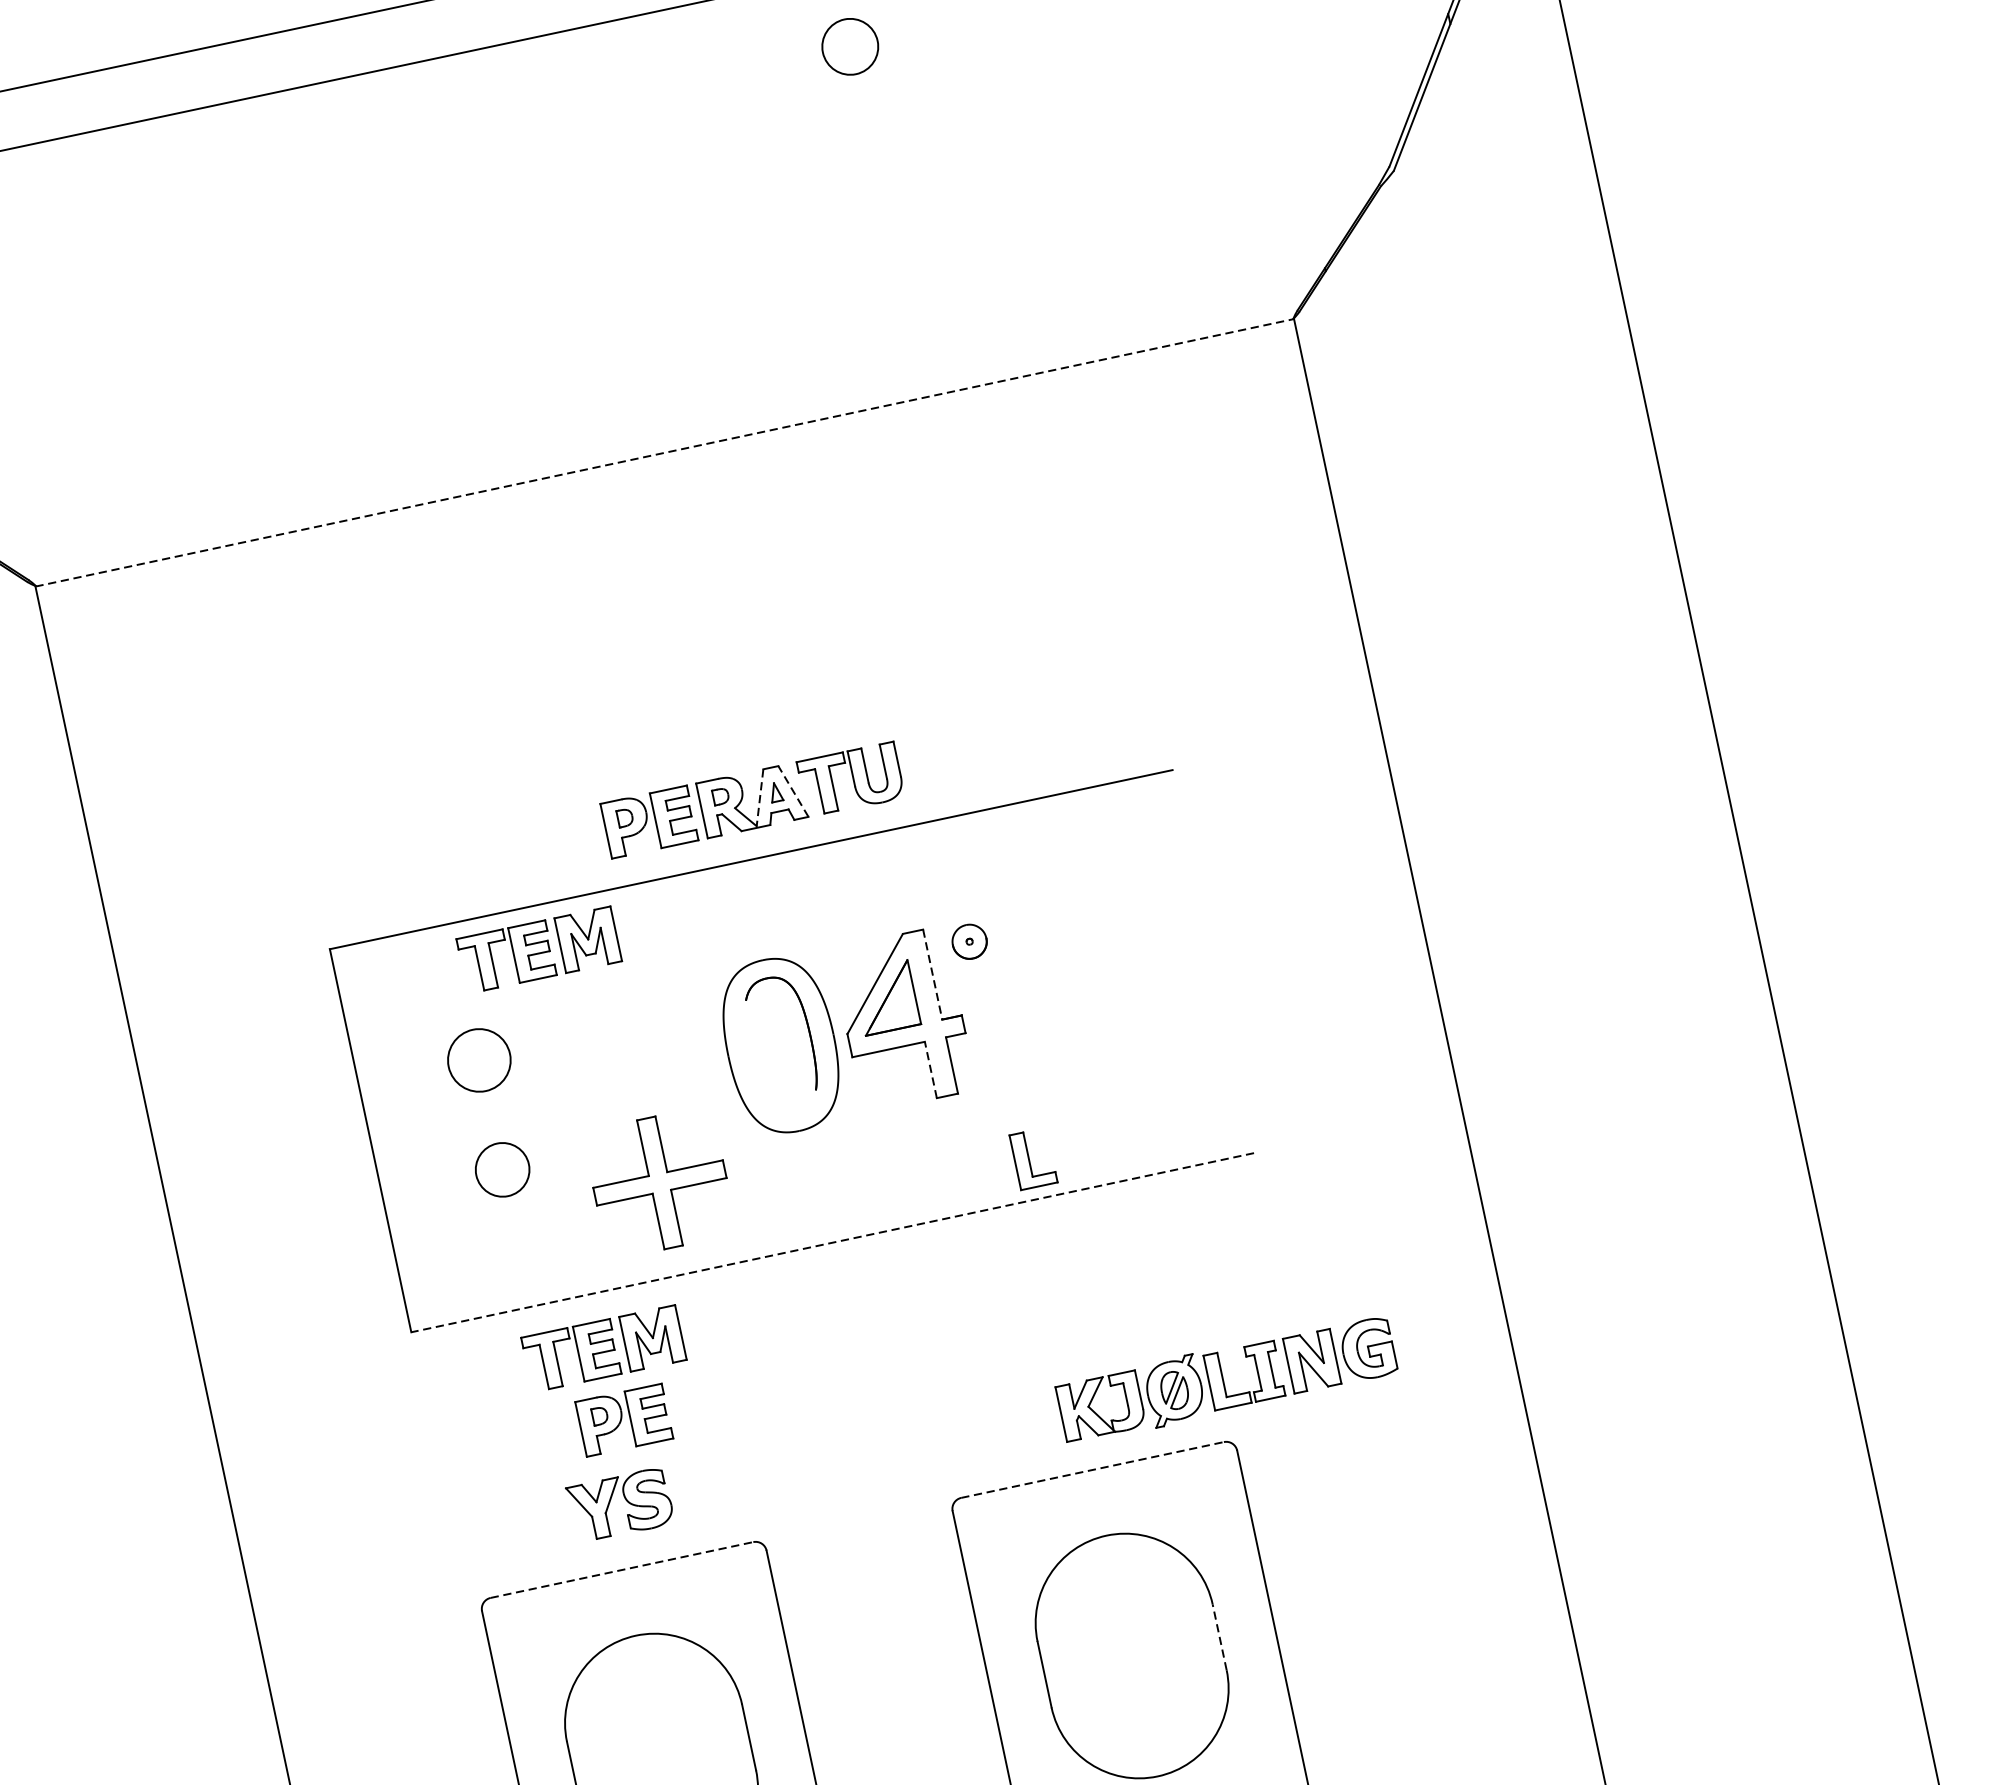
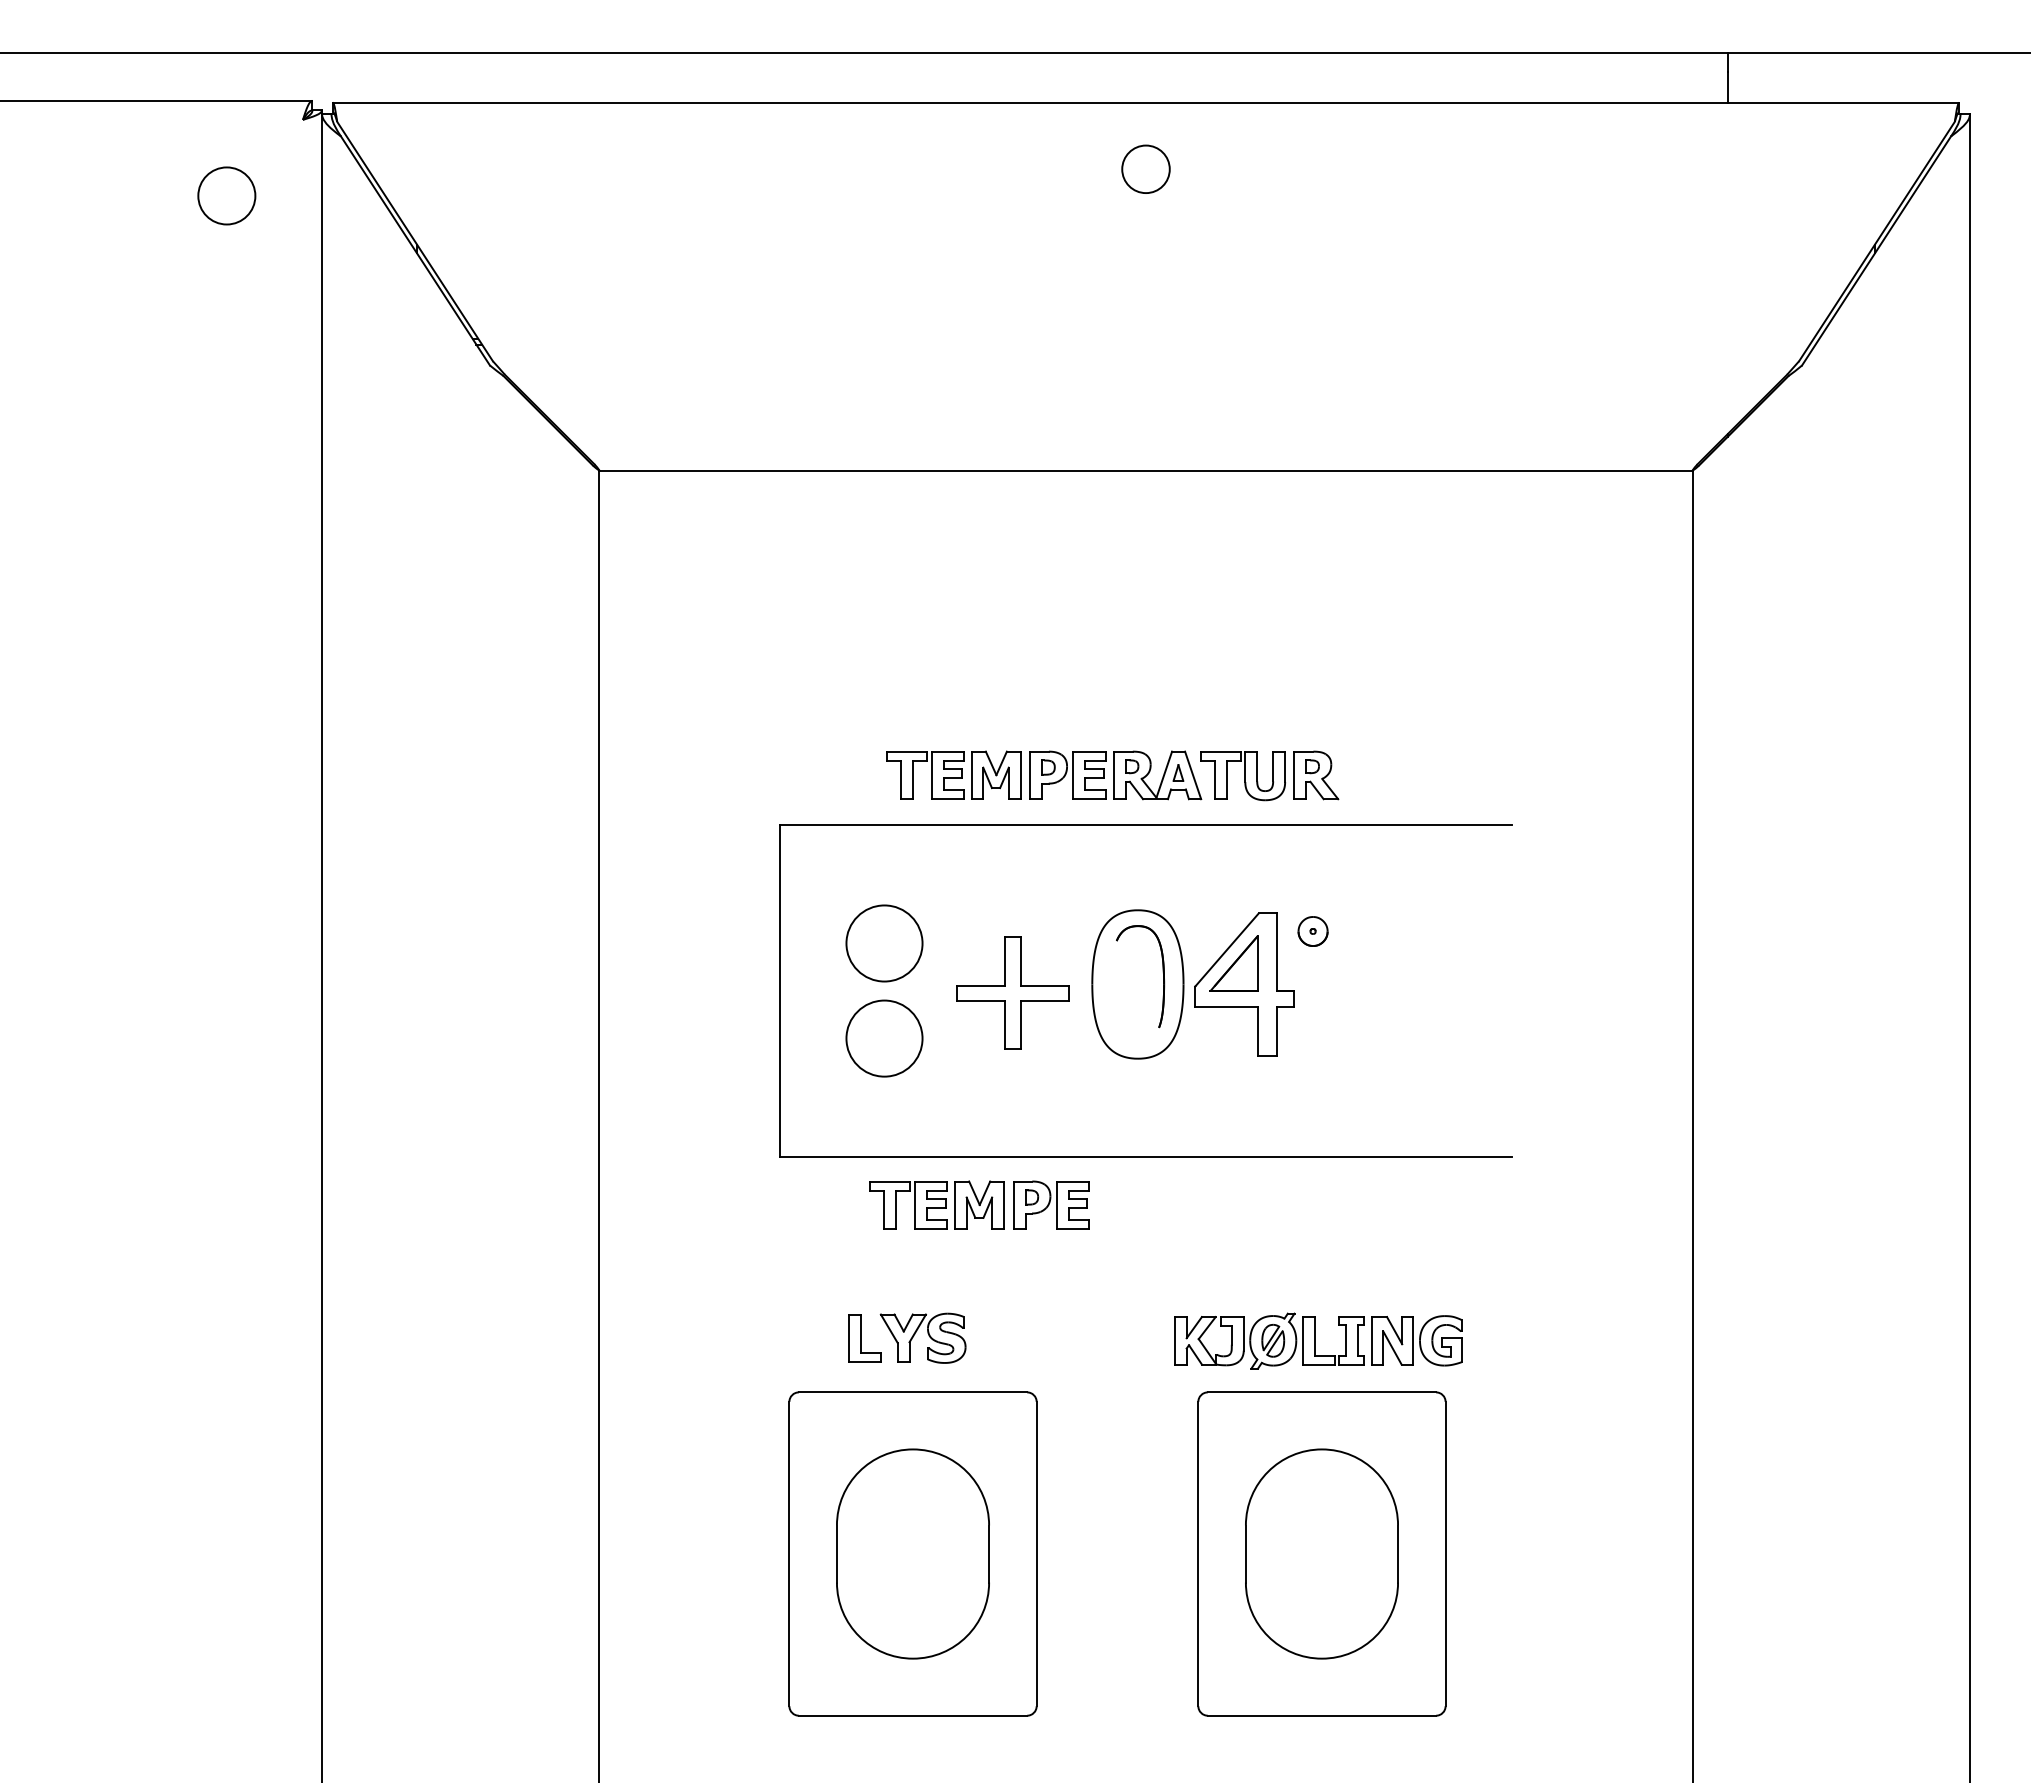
circle: (849, 45) -> (1145, 168), moved
line: (665, 453) -> (1146, 471), dashed -> solid
part: (935, 761) -> (1316, 775), added
line: (792, 790) -> (1192, 774), dashed -> solid
line: (760, 798) -> (1164, 775), dashed -> solid
part: (538, 949) -> (953, 774), moved
line: (932, 974) -> (1276, 952), dashed -> solid
circle: (479, 1060) -> (884, 943), size x1.43
line: (931, 1069) -> (1258, 1030), dashed -> solid
part: (1033, 1159) -> (864, 1338), moved
circle: (502, 1169) -> (884, 1038), size x1.67
part: (659, 1182) -> (1012, 992), moved
line: (832, 1242) -> (1145, 1157), dashed -> solid
part: (1226, 1379) -> (1318, 1340), moved
part: (624, 1419) -> (1051, 1204), moved
line: (1093, 1469) -> (1322, 1392), dashed -> solid
line: (622, 1570) -> (913, 1392), dashed -> solid
line: (1220, 1637) -> (1398, 1554), dashed -> solid

